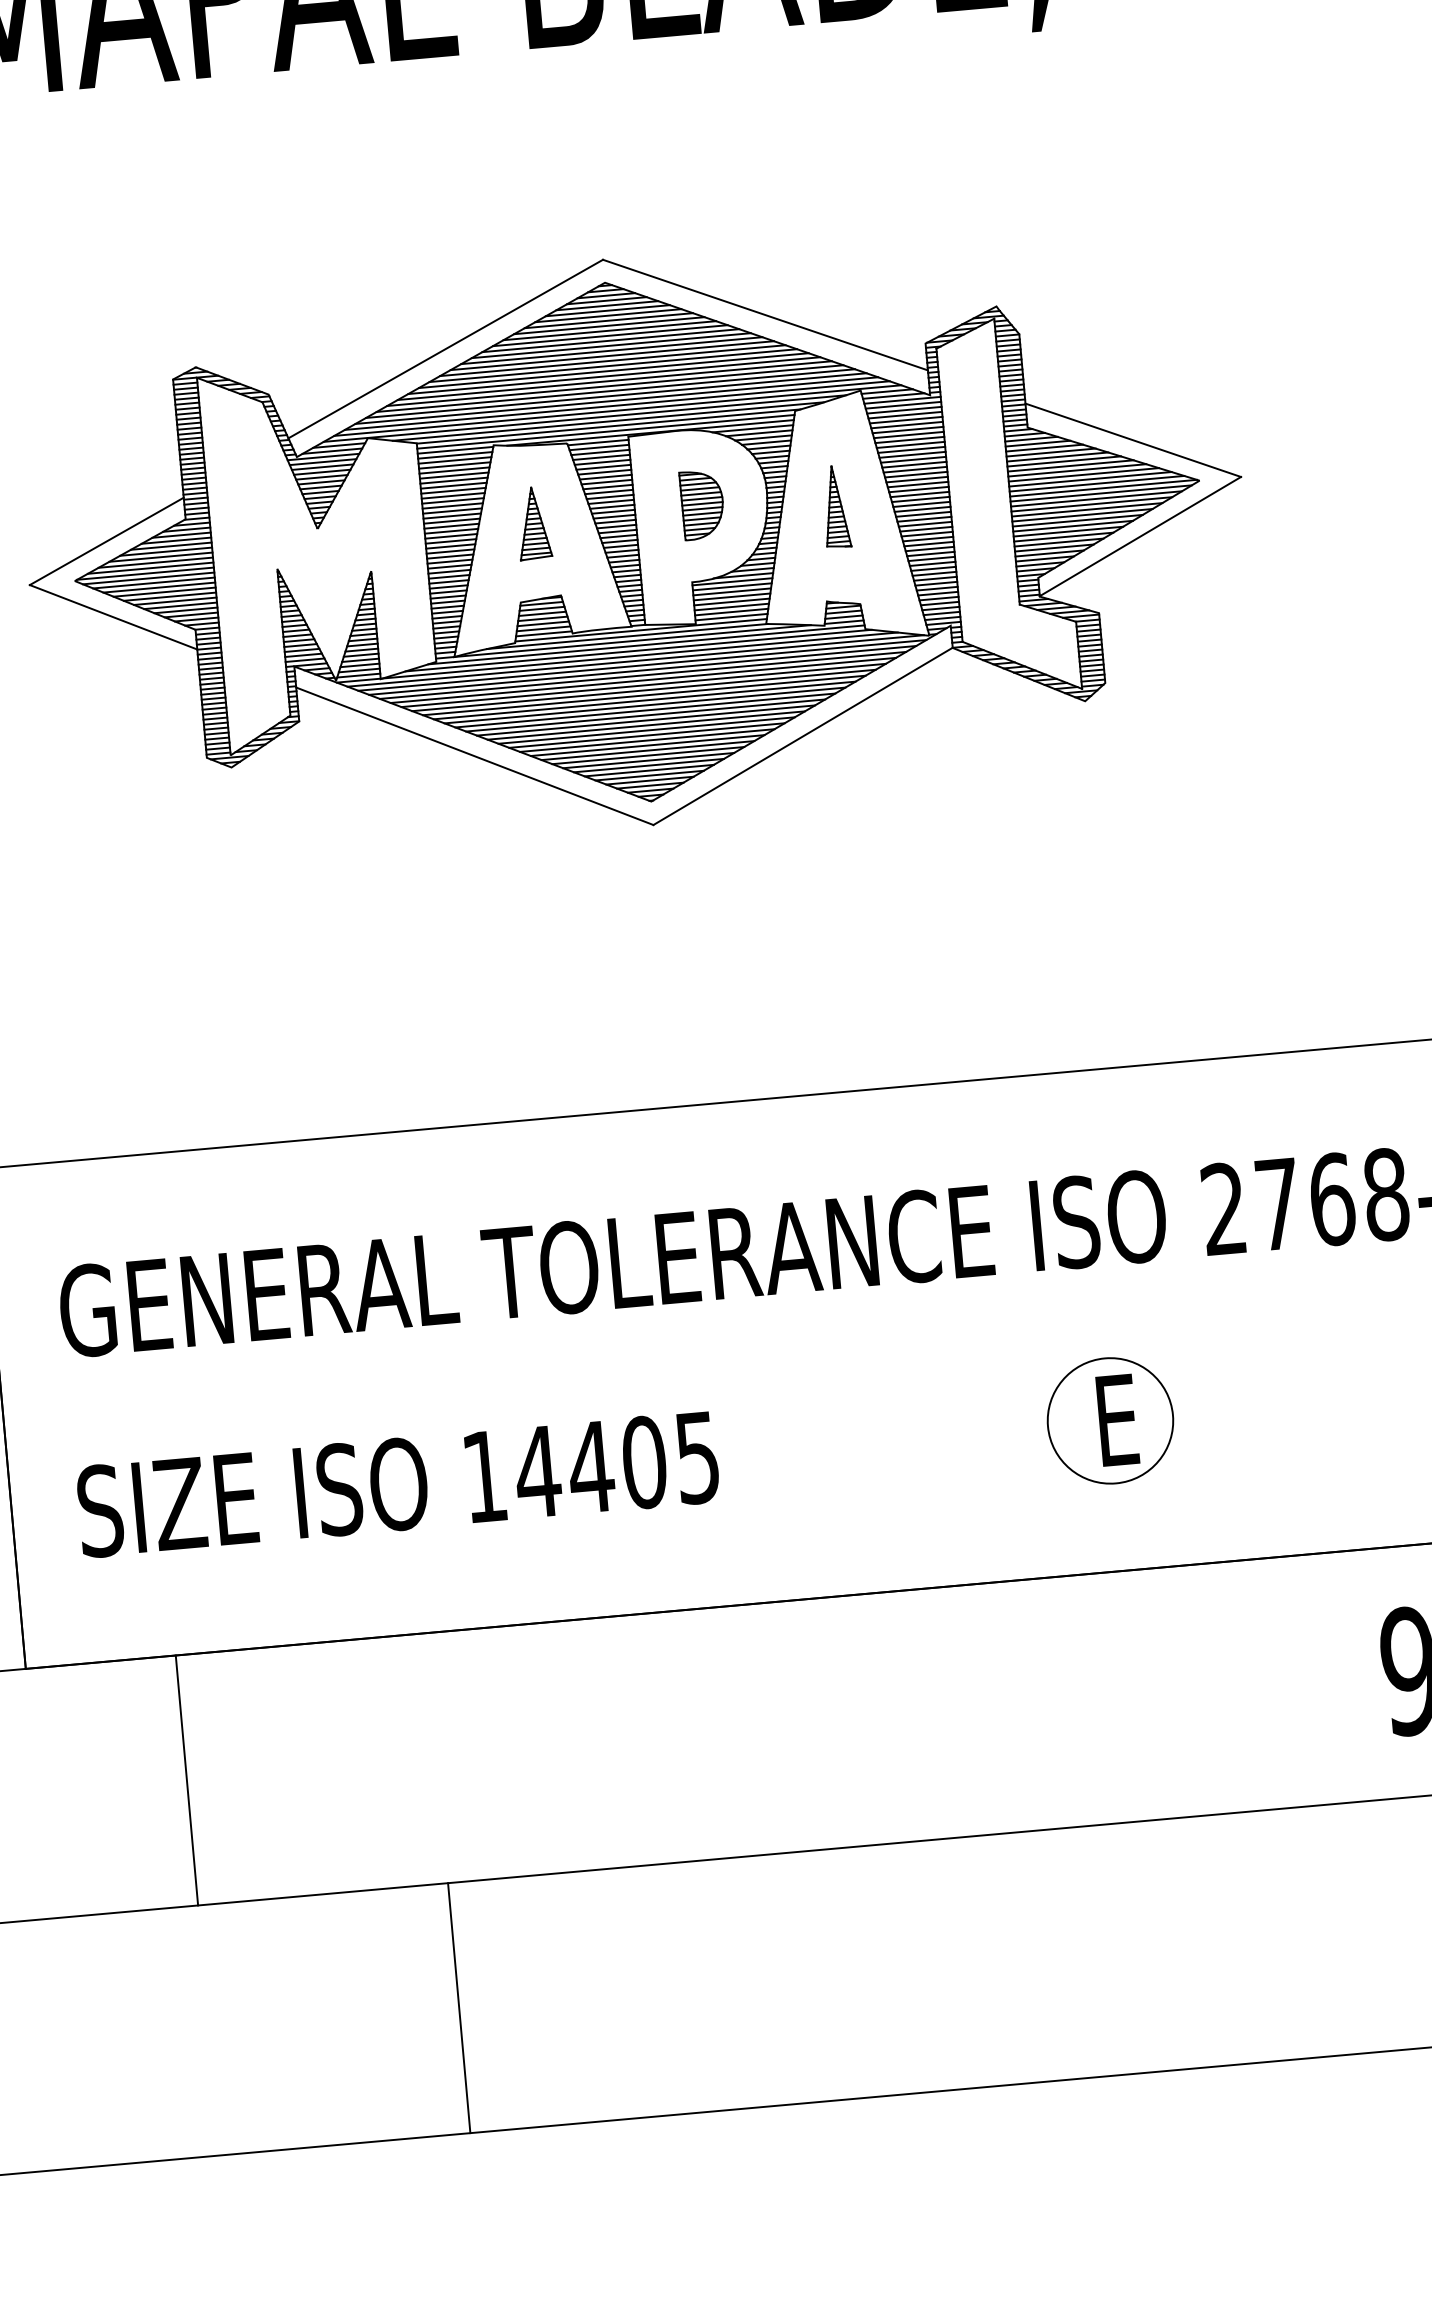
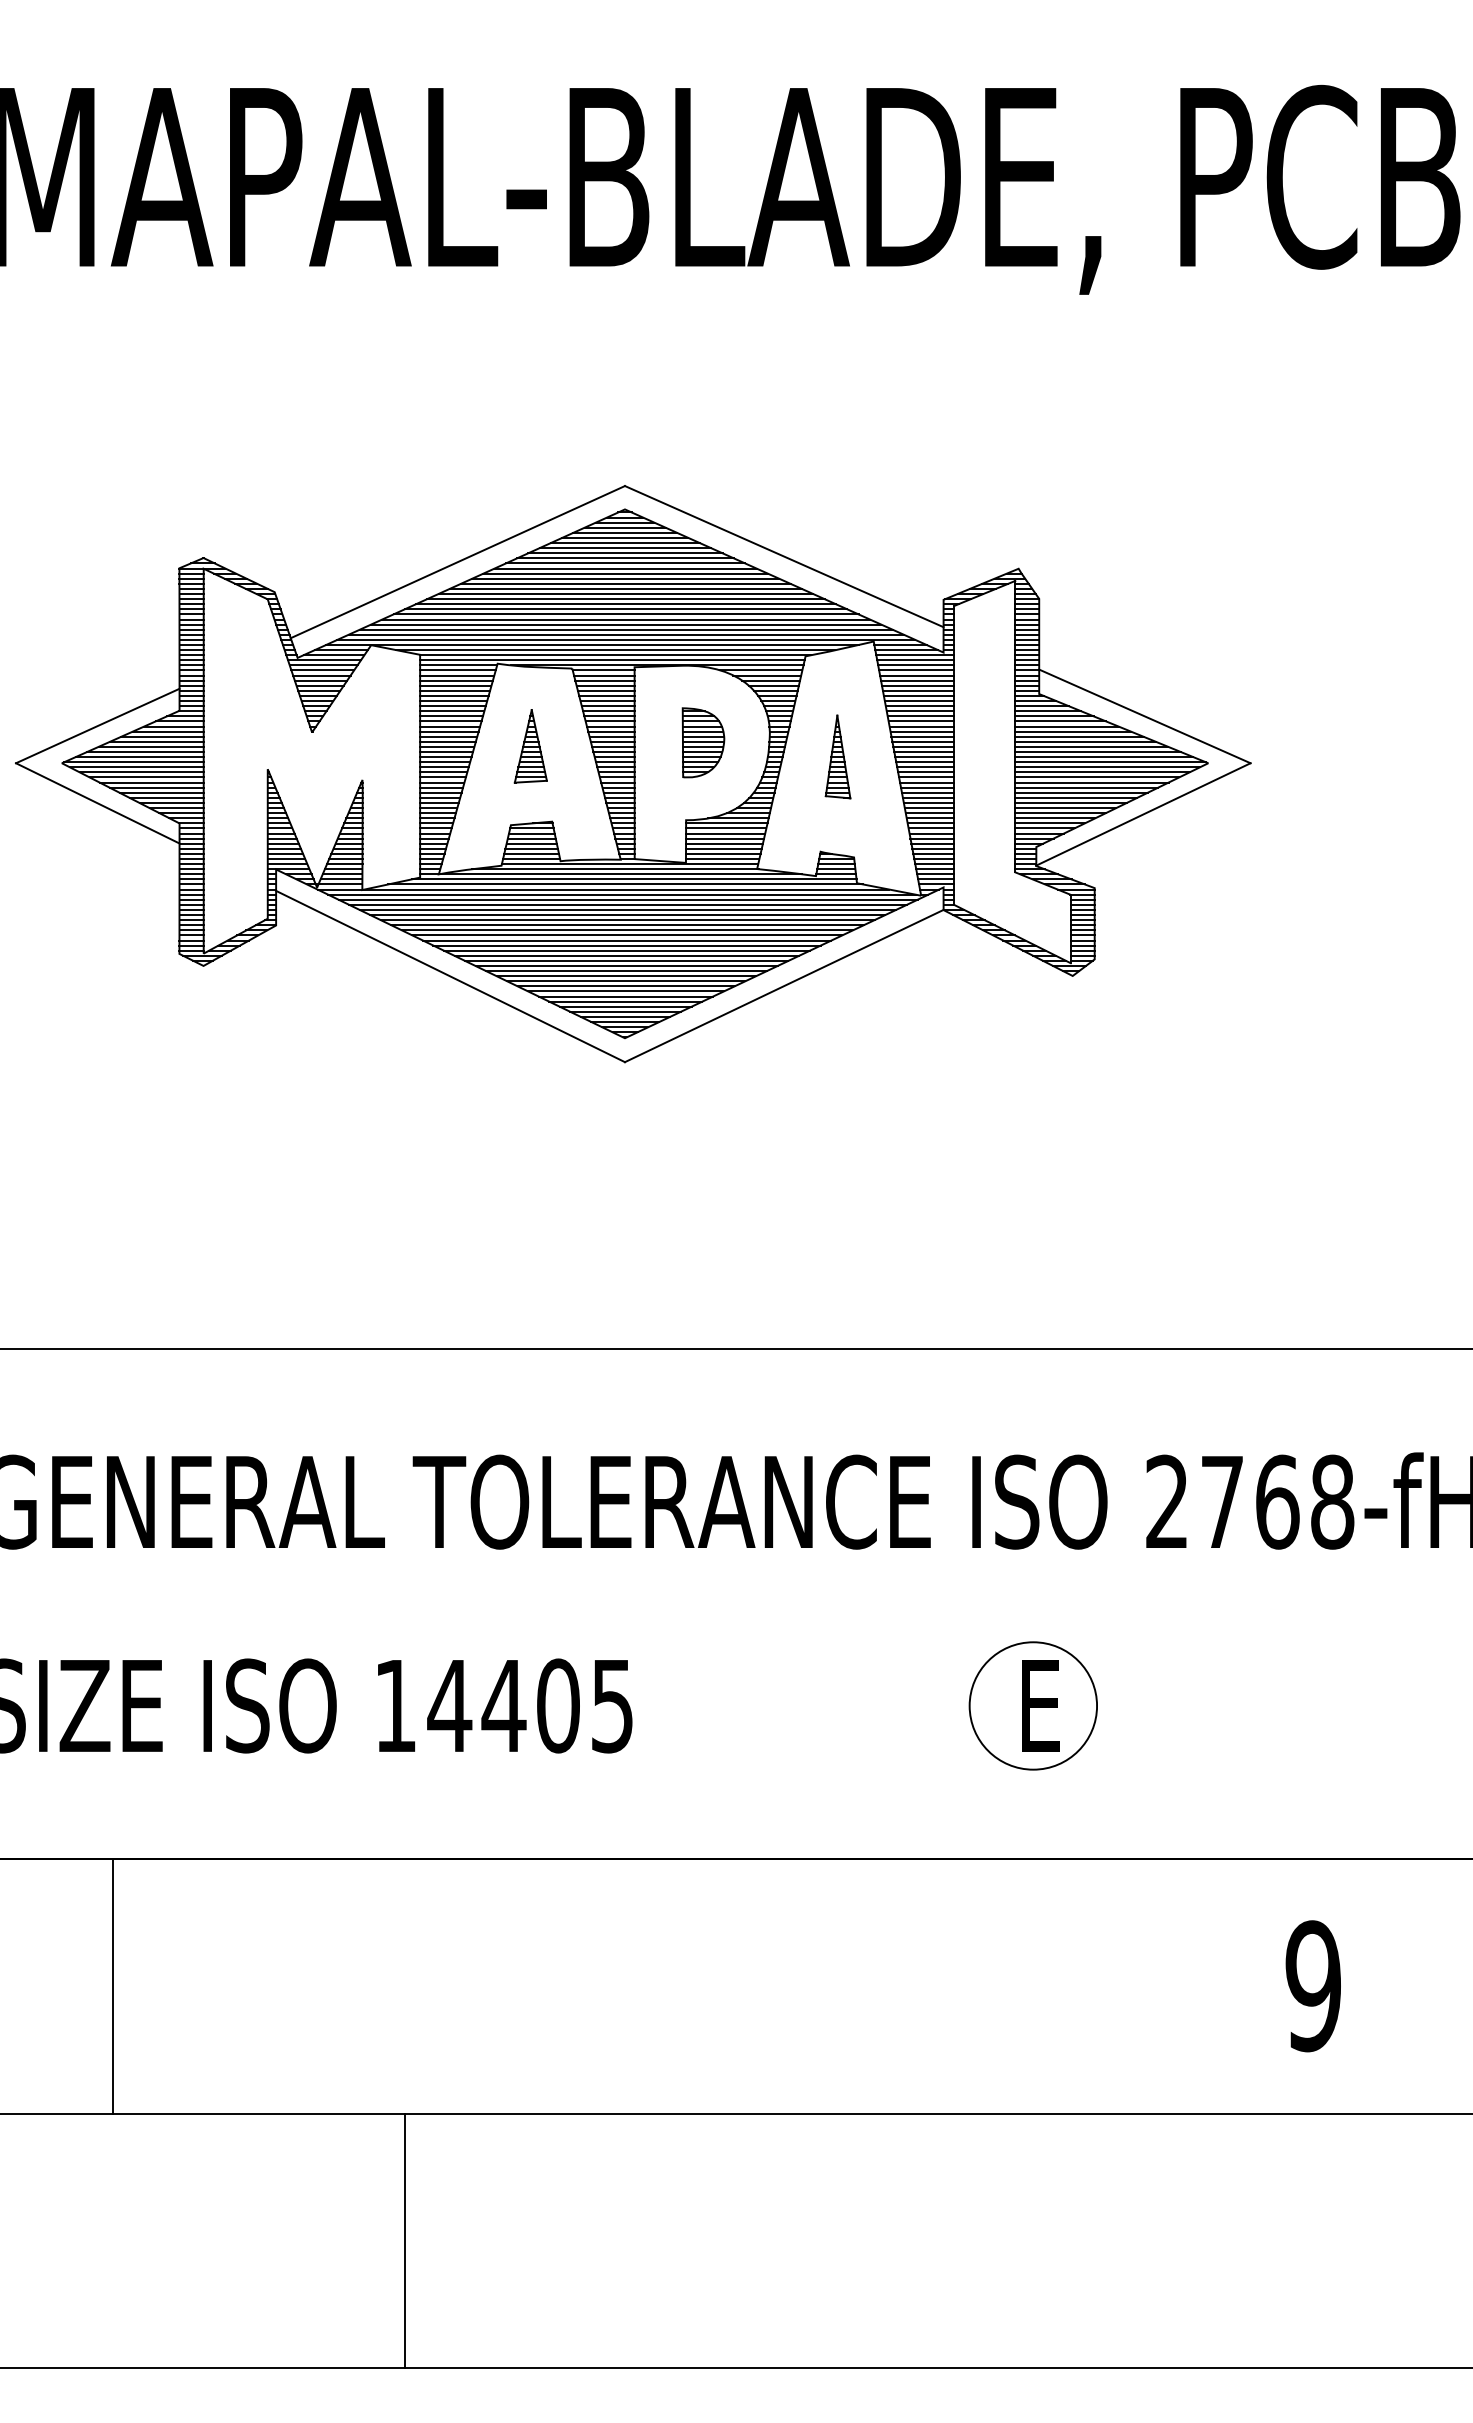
line: (187, 1779) -> (113, 1985), moved
line: (458, 2007) -> (404, 2240), moved

